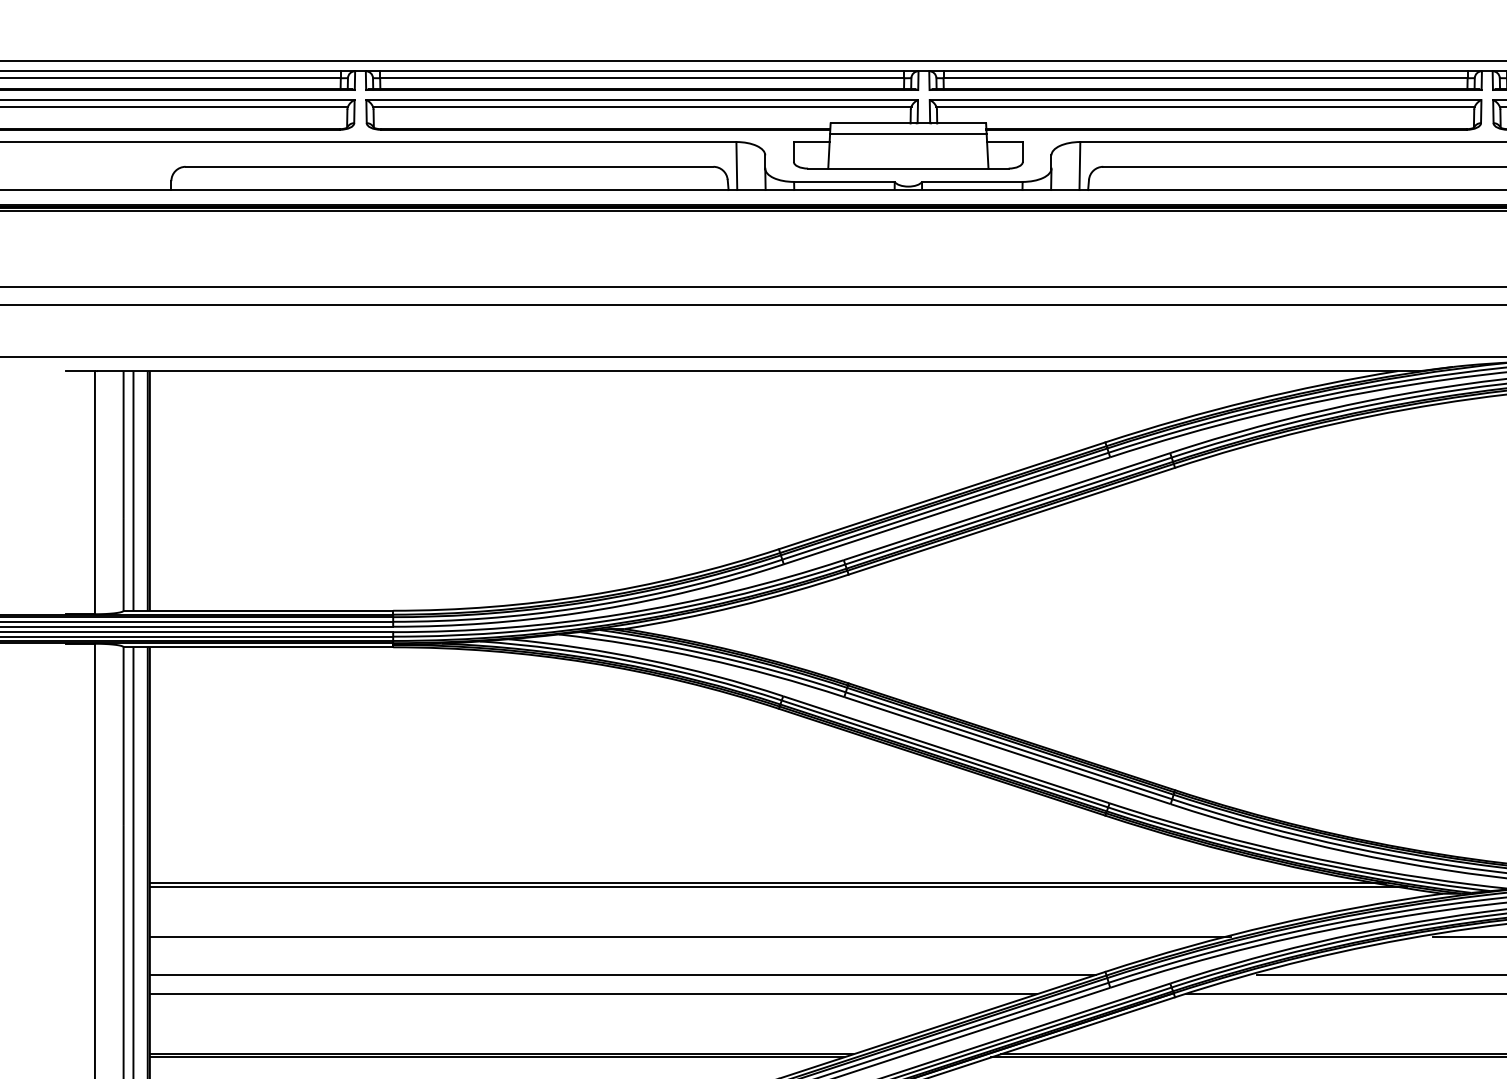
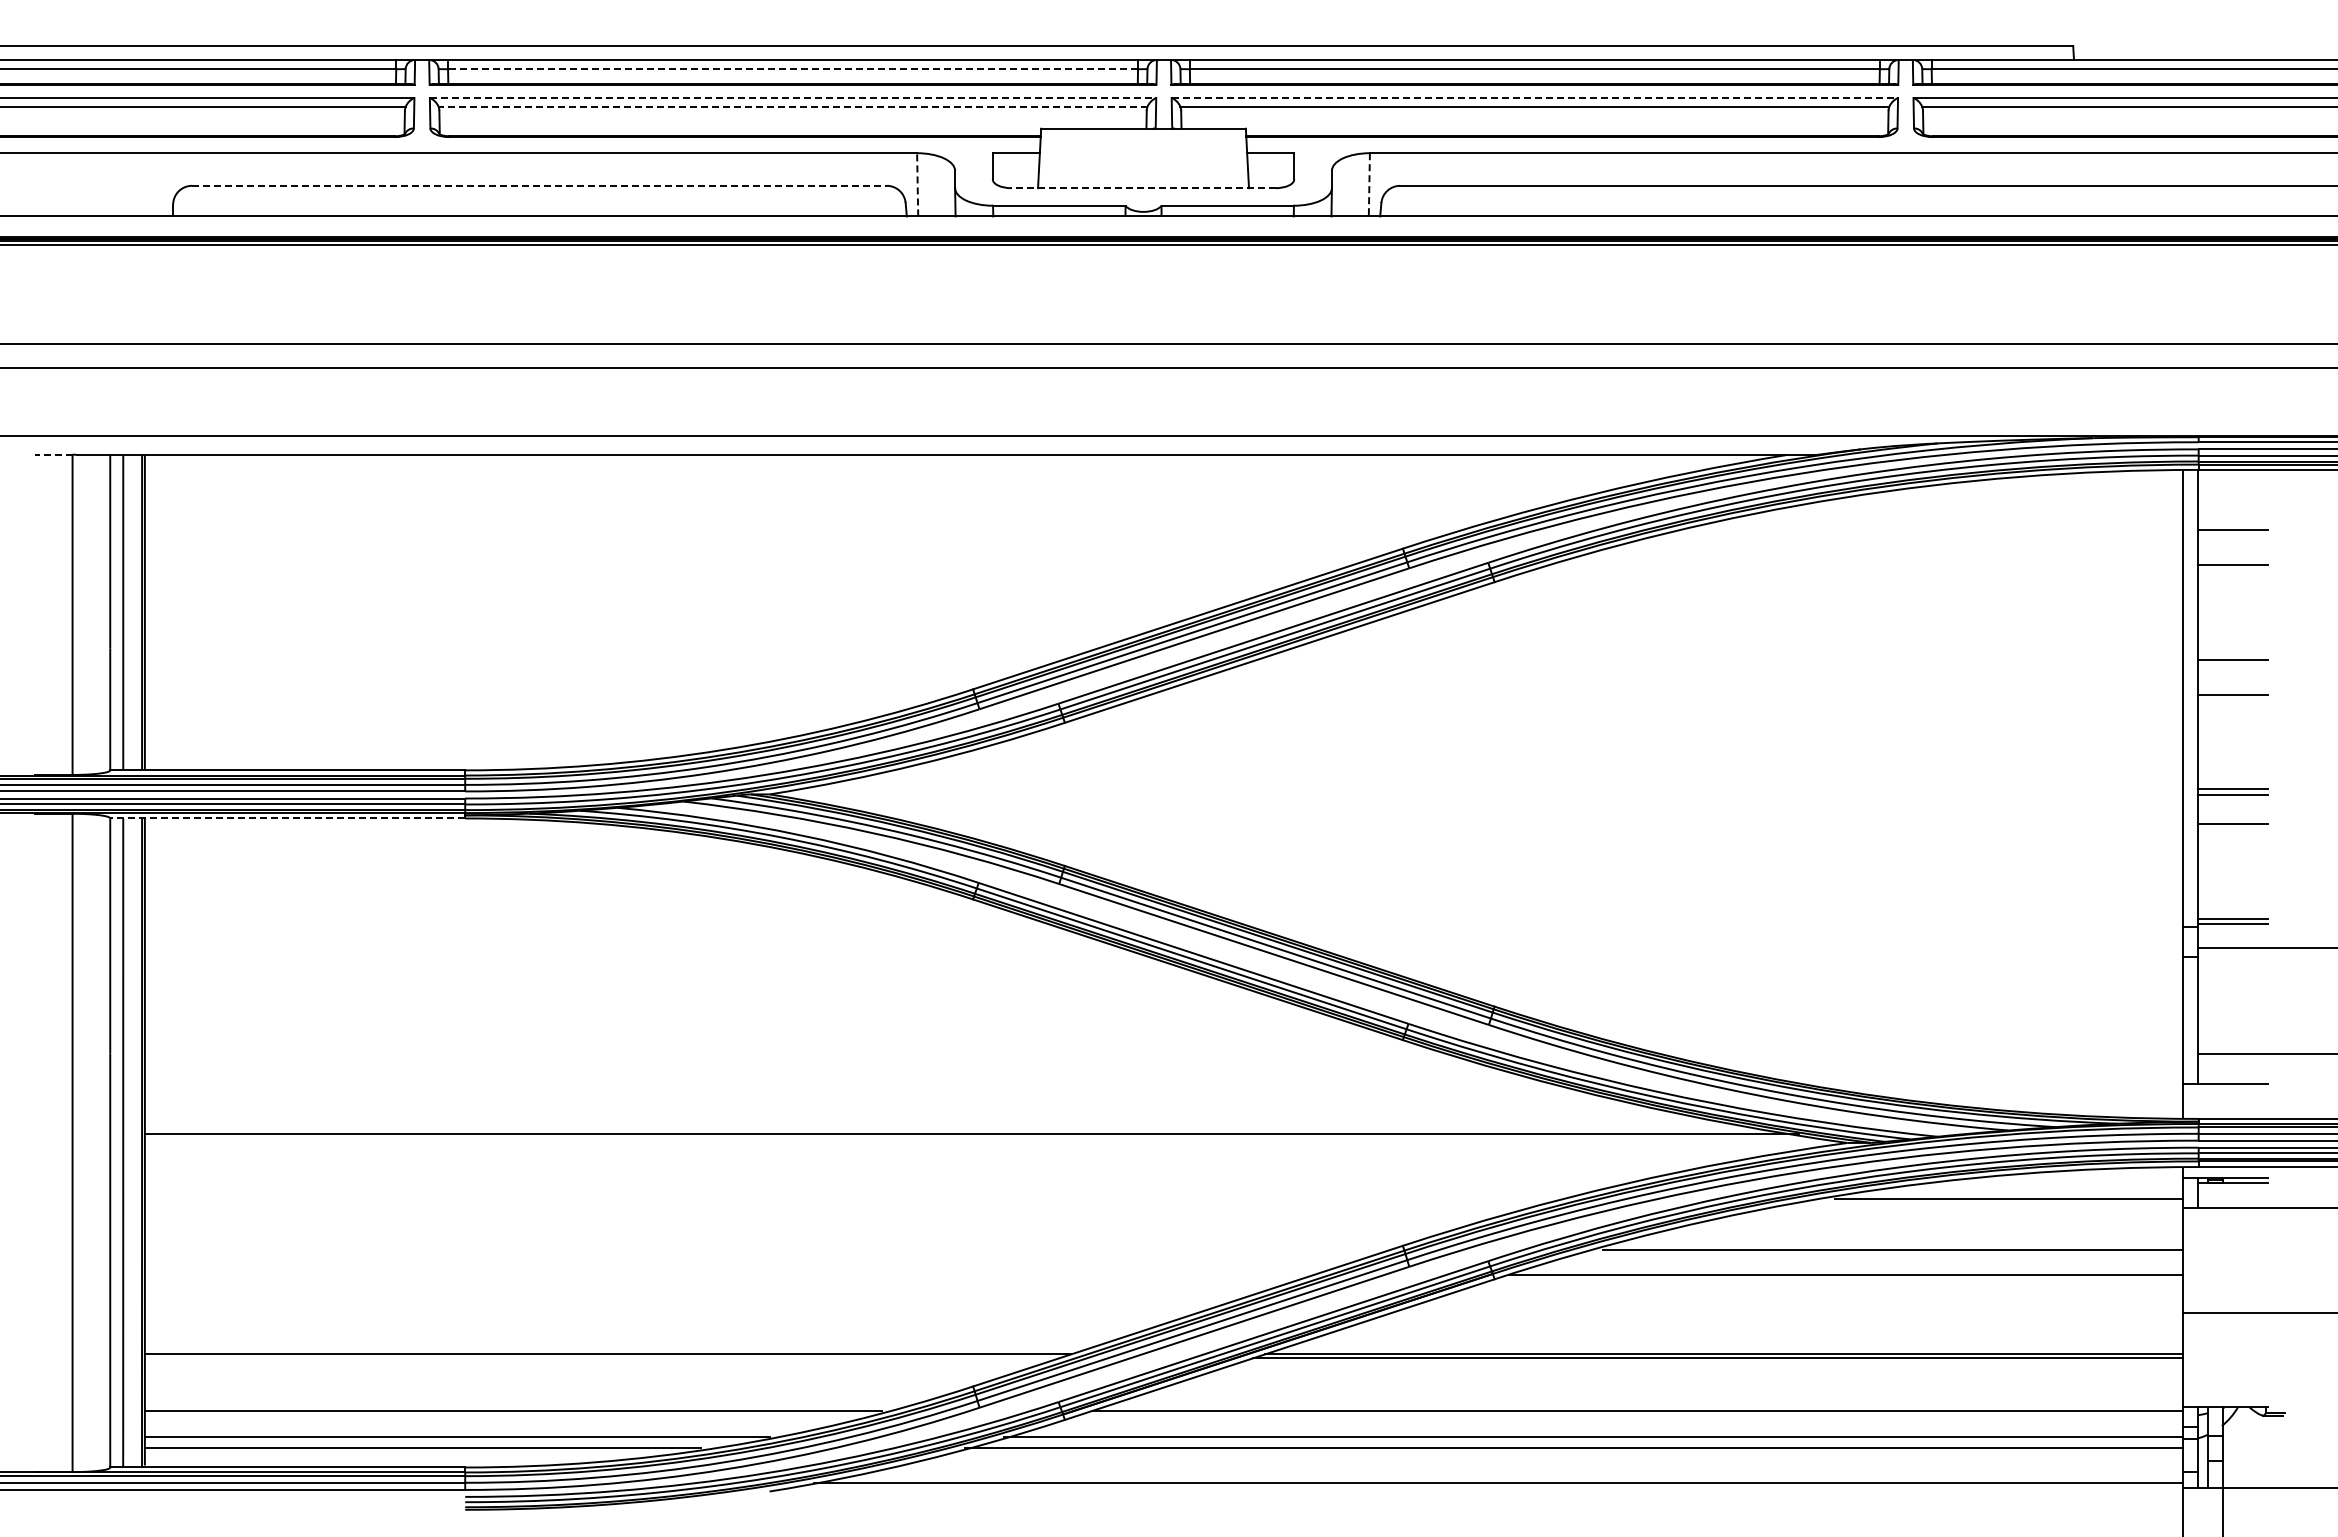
line: (642, 78) -> (793, 69), solid -> dashed
line: (642, 99) -> (793, 97), solid -> dashed
line: (1206, 99) -> (1535, 97), solid -> dashed
line: (642, 106) -> (793, 106), solid -> dashed
line: (908, 133) -> (1143, 142), removed
line: (736, 165) -> (917, 184), solid -> dashed
line: (1080, 165) -> (1369, 184), solid -> dashed
line: (449, 166) -> (539, 185), solid -> dashed
line: (908, 168) -> (1143, 188), solid -> dashed
line: (80, 370) -> (53, 454), solid -> dashed
line: (258, 647) -> (287, 818), solid -> dashed
line: (767, 883) -> (958, 1129), removed
line: (690, 936) -> (856, 1199), removed
line: (622, 975) -> (766, 1250), removed
line: (593, 994) -> (728, 1275), removed
line: (496, 1057) -> (601, 1358), removed

